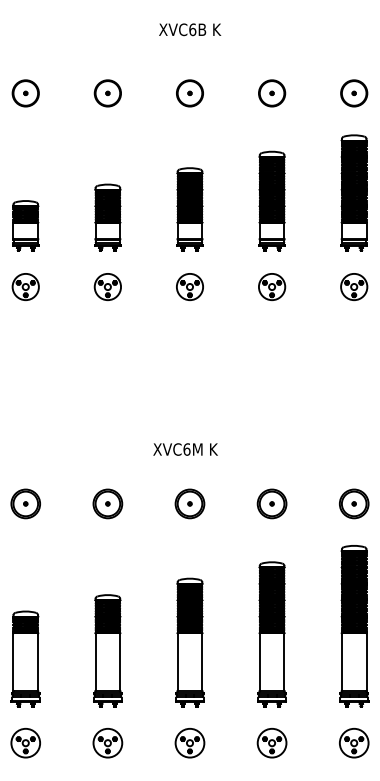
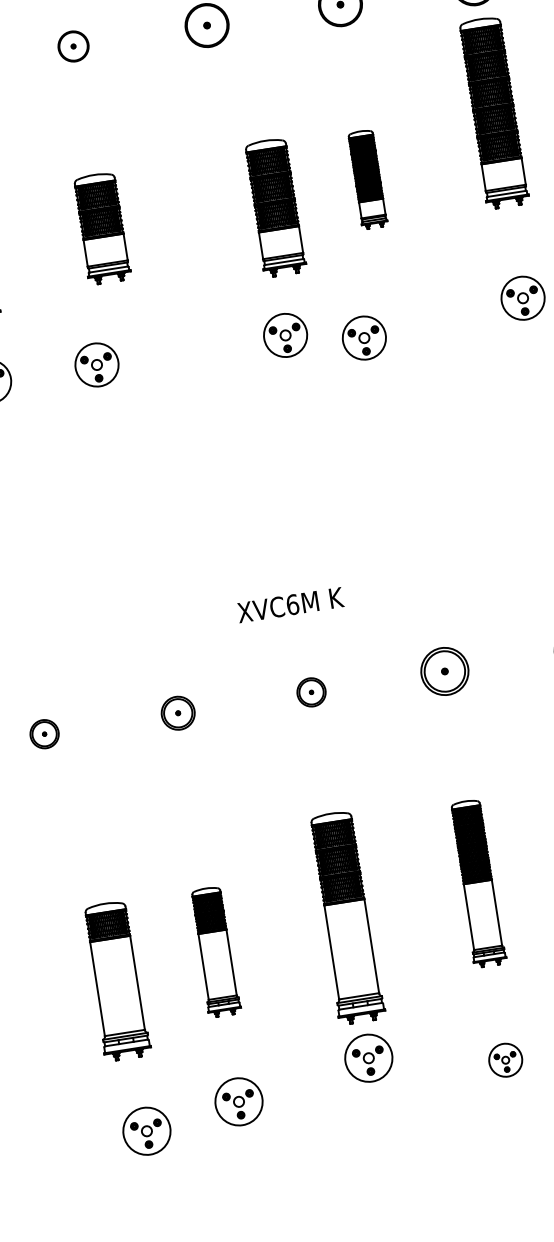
part: (107, 93) -> (73, 46), size x0.7
part: (353, 192) -> (492, 112), moved
part: (271, 200) -> (366, 178), size x0.6
part: (189, 209) -> (274, 208), moved
part: (107, 217) -> (101, 228), moved
part: (107, 286) -> (96, 364), moved
part: (189, 286) -> (284, 334), moved
part: (272, 286) -> (364, 337), moved
part: (25, 503) -> (44, 733), size x0.6
part: (107, 503) -> (177, 712), size x0.7
part: (189, 503) -> (310, 691), size x0.6
part: (271, 634) -> (477, 883), size x0.7
part: (107, 650) -> (214, 951), size x0.7
part: (25, 658) -> (116, 980), moved
part: (25, 743) -> (146, 1131), moved
part: (189, 743) -> (368, 1058), moved
part: (271, 743) -> (504, 1060), size x0.7

